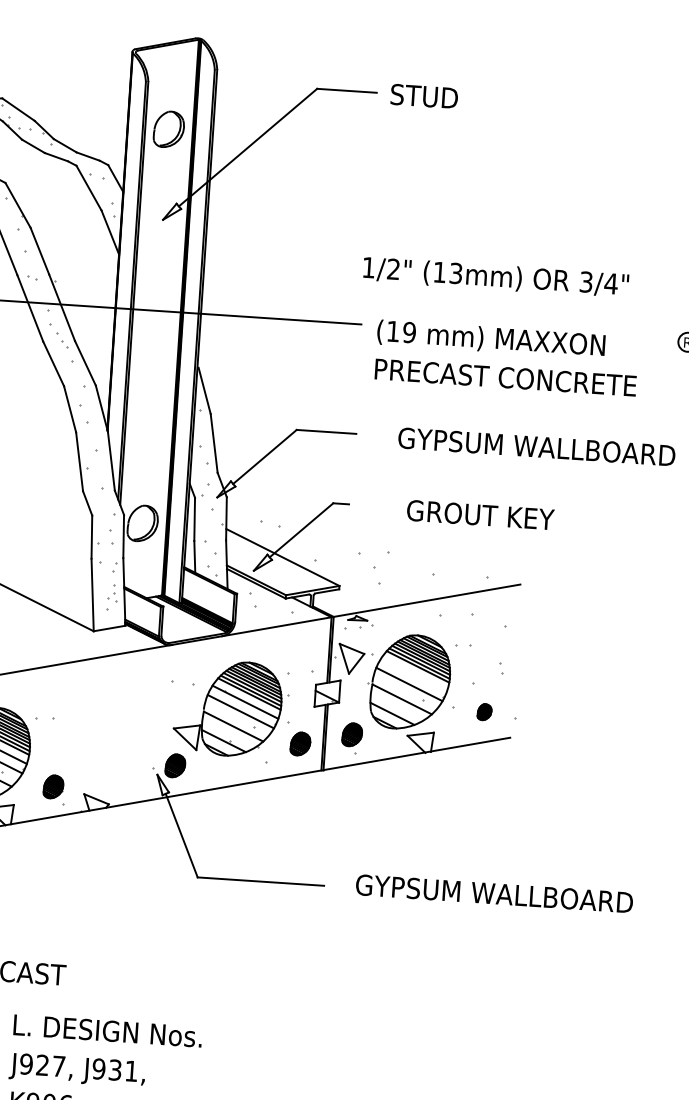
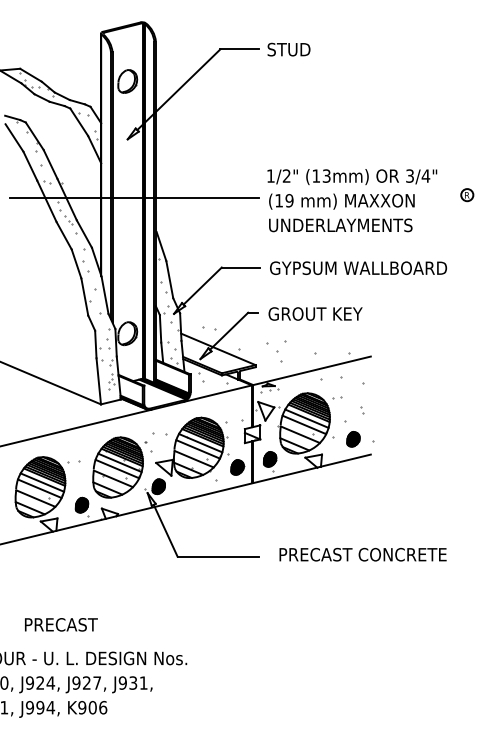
text: (496, 278) -> (352, 177), moved
text: (505, 377) -> (352, 225), PRECAST CONCRETE -> UNDERLAYMENTS
text: (536, 445) -> (358, 267), moved
text: (480, 514) -> (315, 313), moved
line: (413, 674) -> (306, 418), added
part: (484, 712) -> (353, 439), size x1.43
part: (120, 732) -> (122, 467), added
text: (493, 893) -> (366, 554), GYPSUM WALLBOARD -> PRECAST CONCRETE

